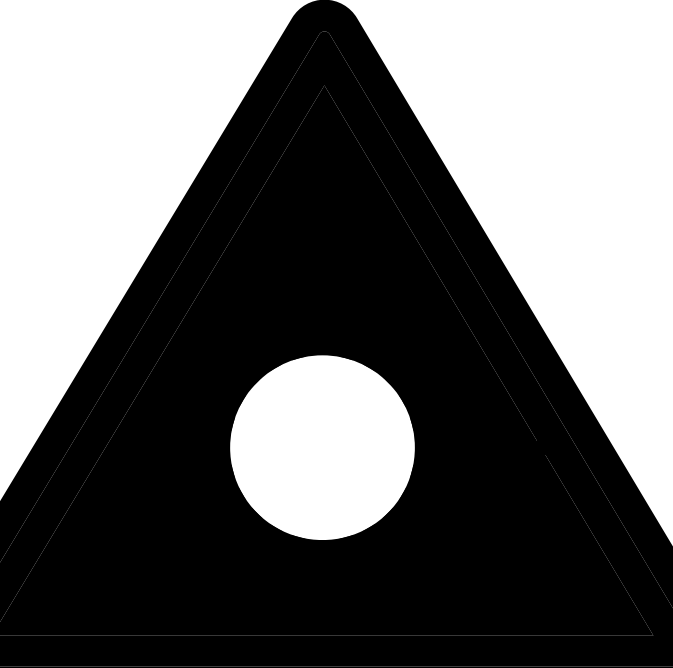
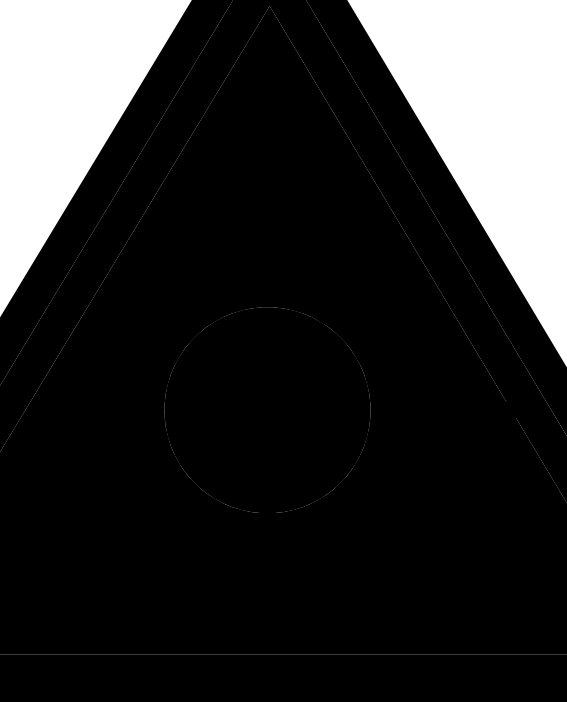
fill: (322, 447) -> (267, 410), added

